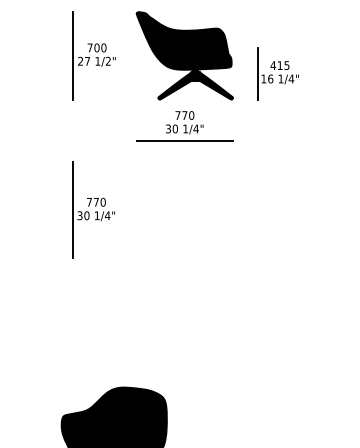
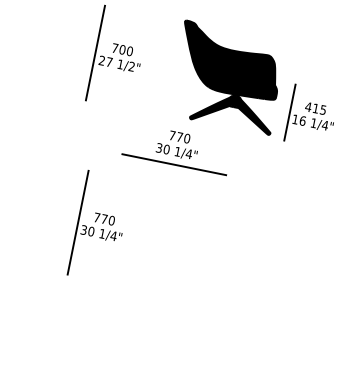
part: (184, 55) -> (227, 77), moved
part: (184, 126) -> (177, 148), moved
part: (93, 209) -> (99, 226), moved

